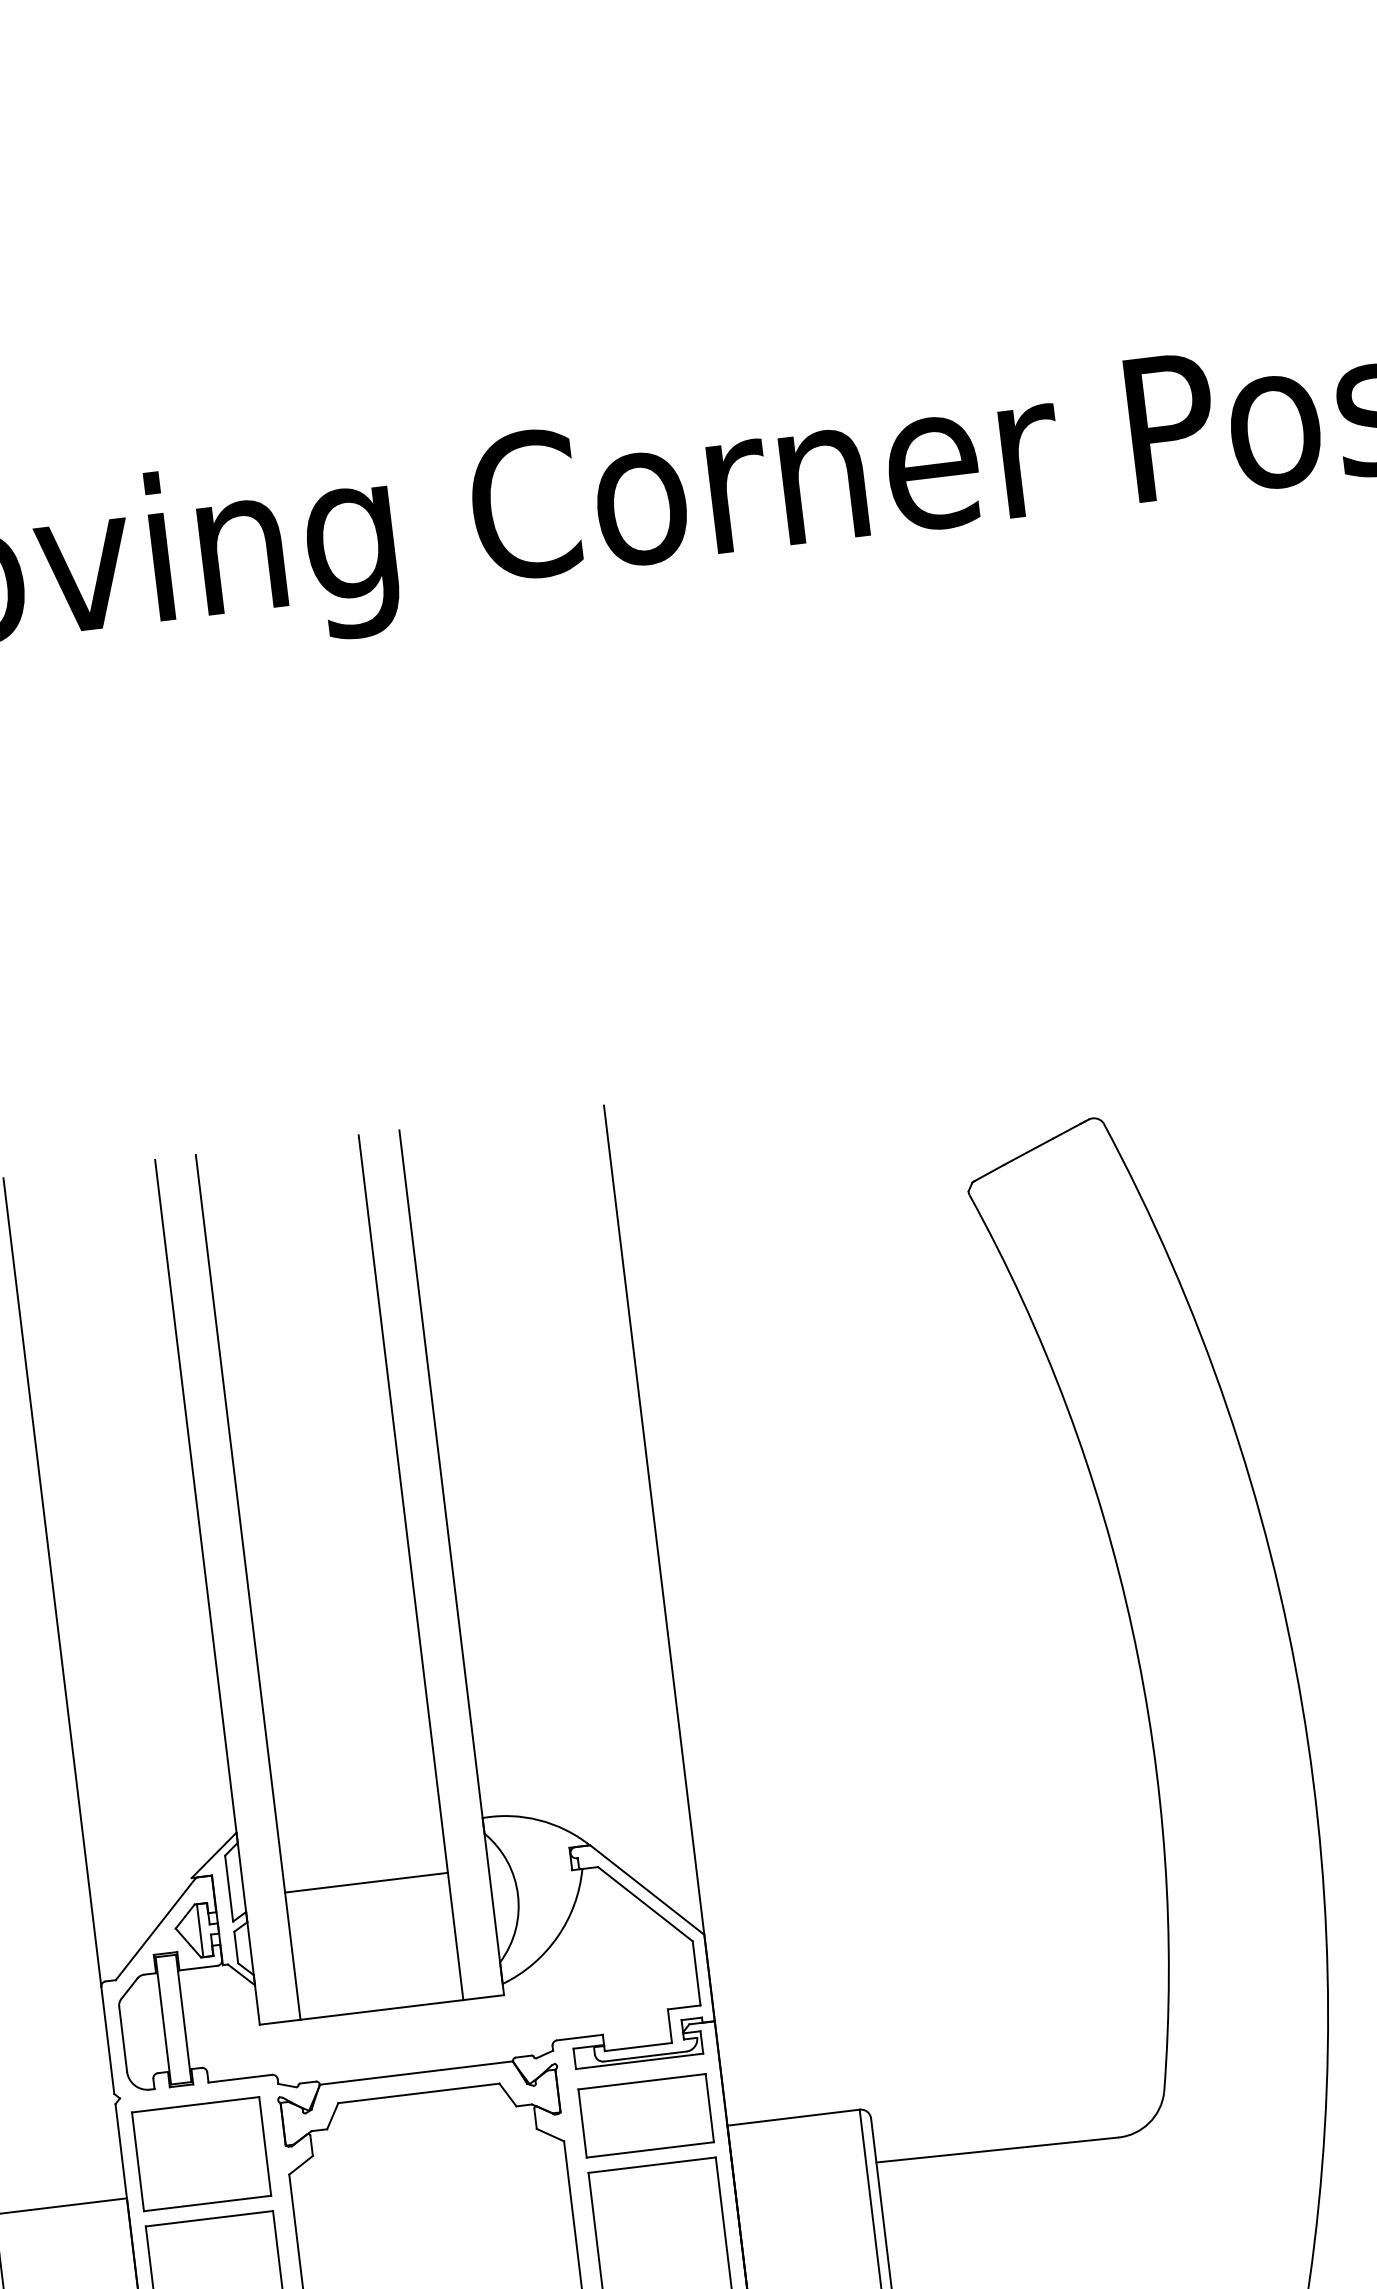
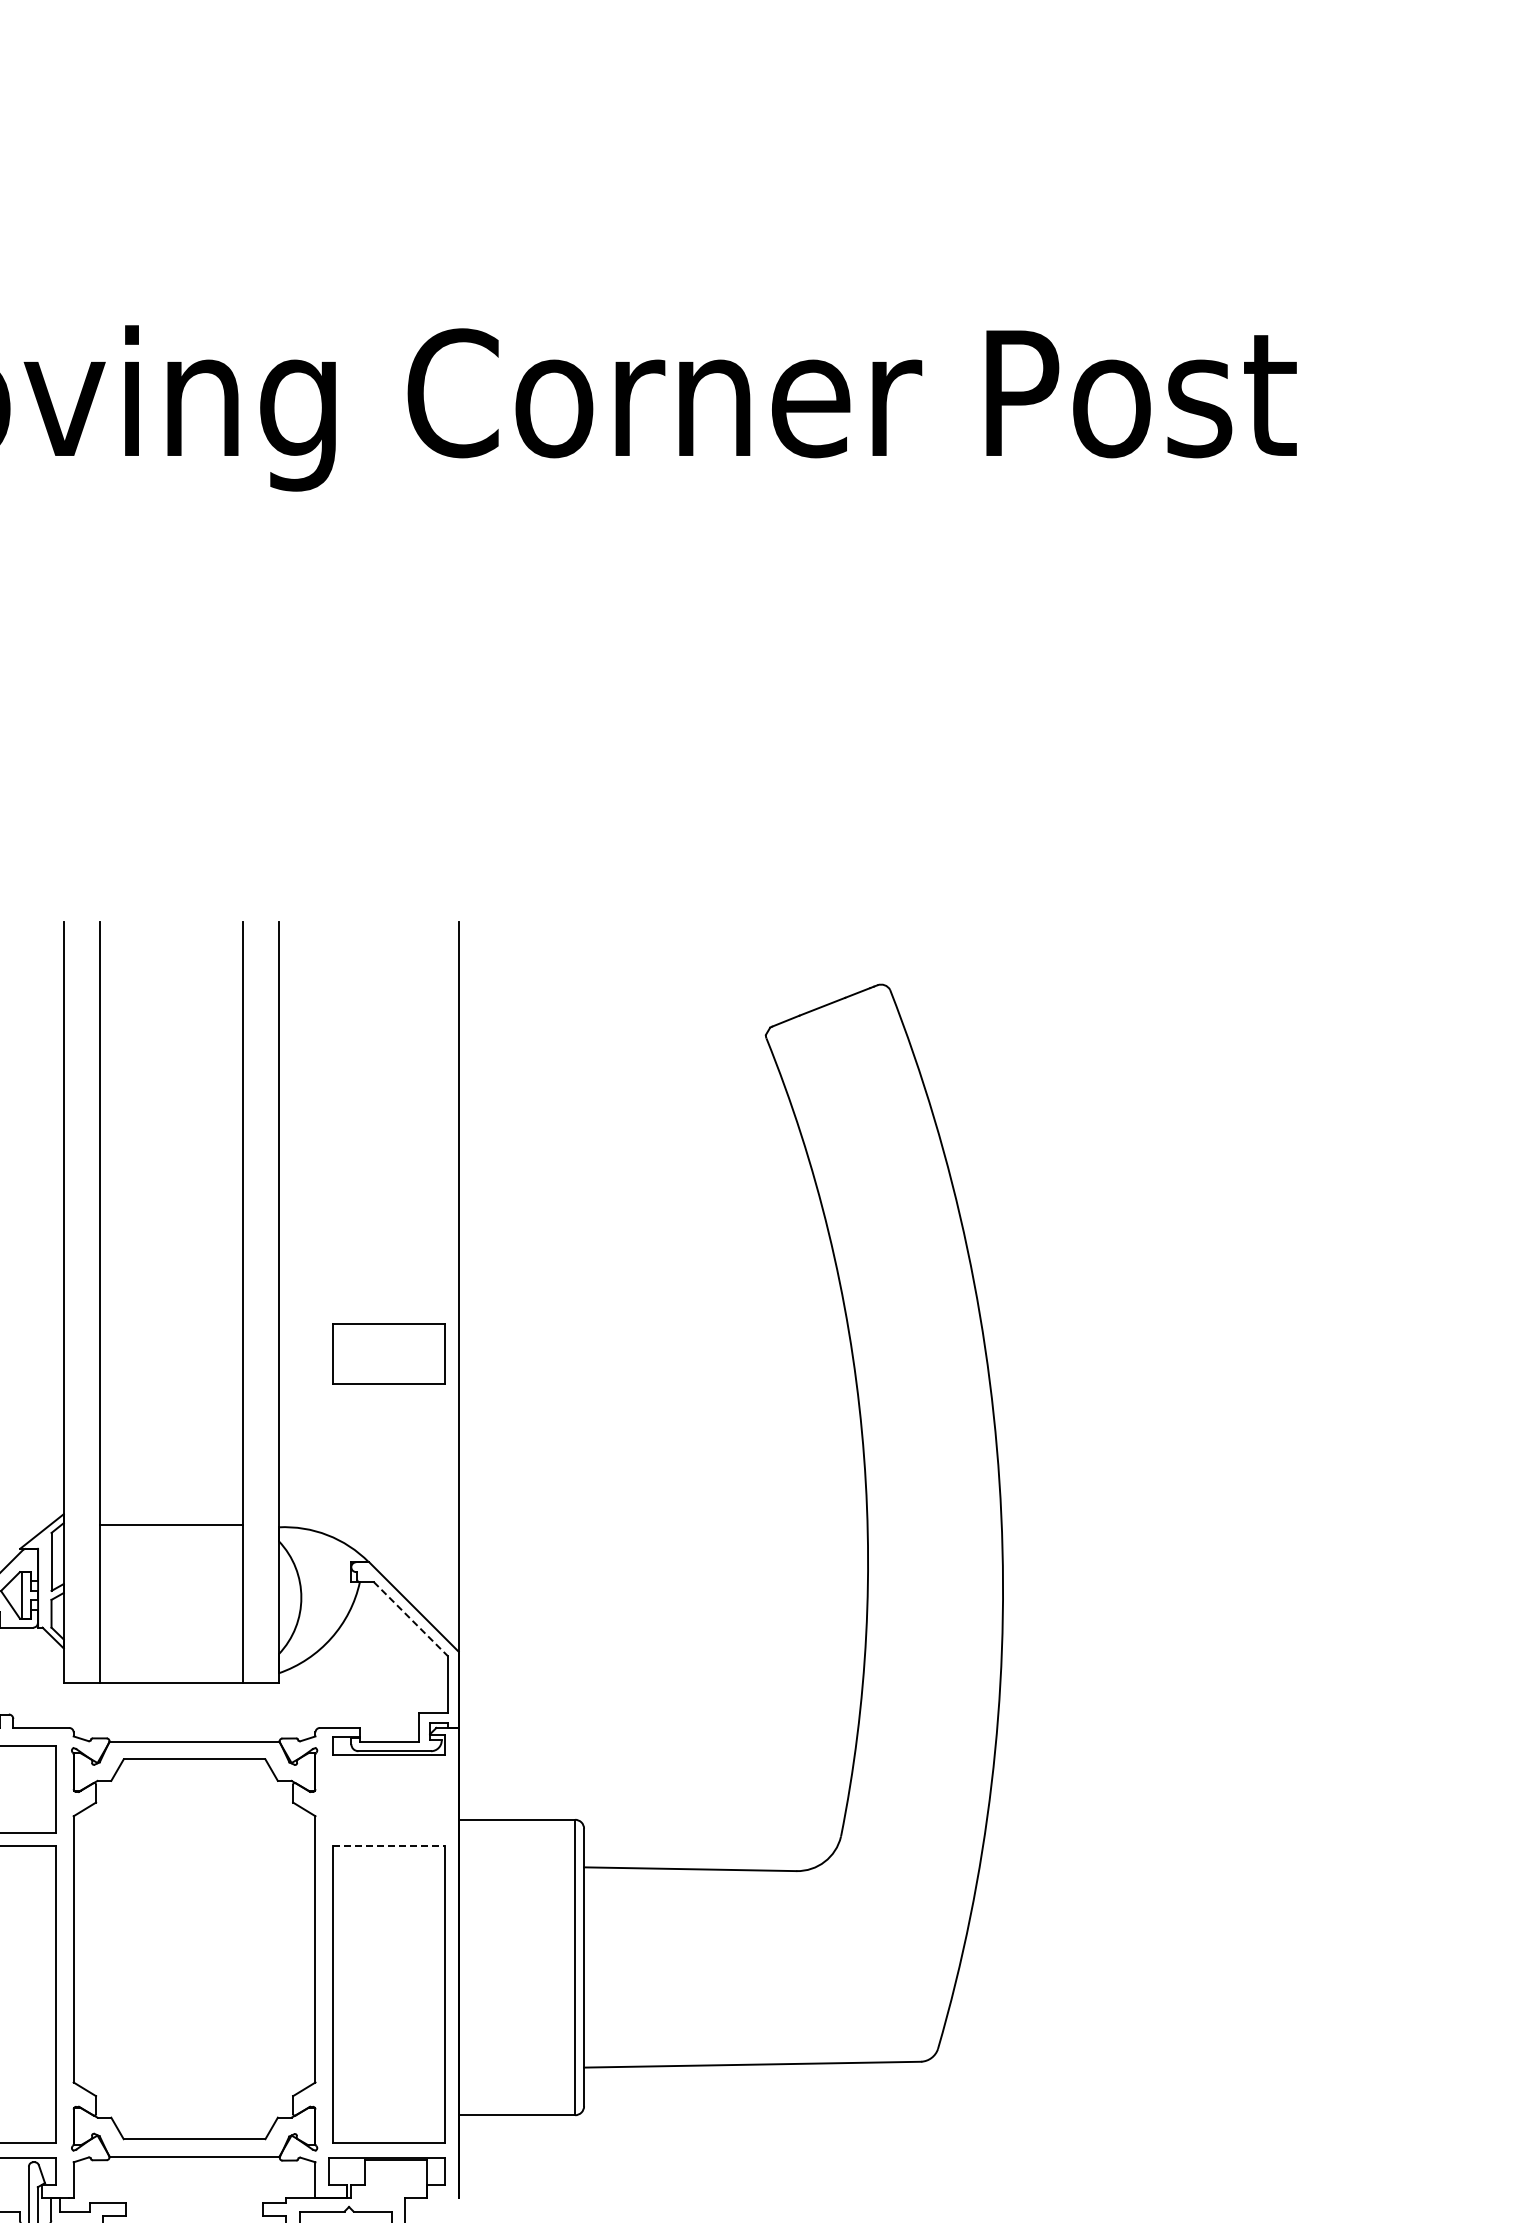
line: (365, 1883) -> (170, 1525), moved
line: (645, 1904) -> (410, 1619), solid -> dashed
part: (645, 2115) -> (388, 1353), moved
line: (652, 2165) -> (389, 1846), solid -> dashed

